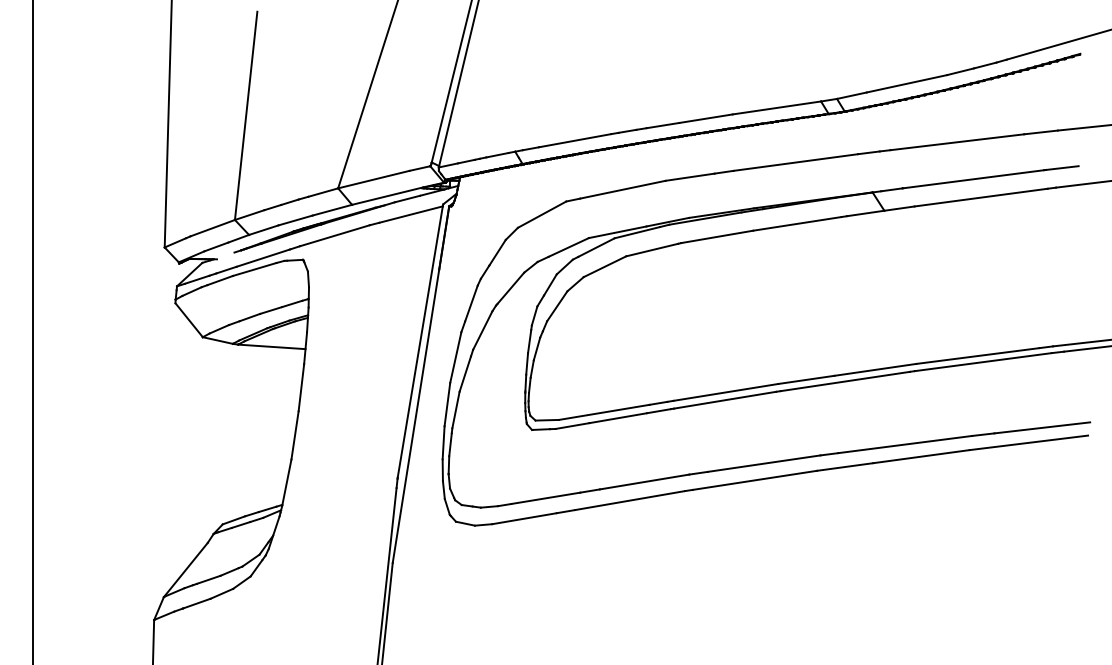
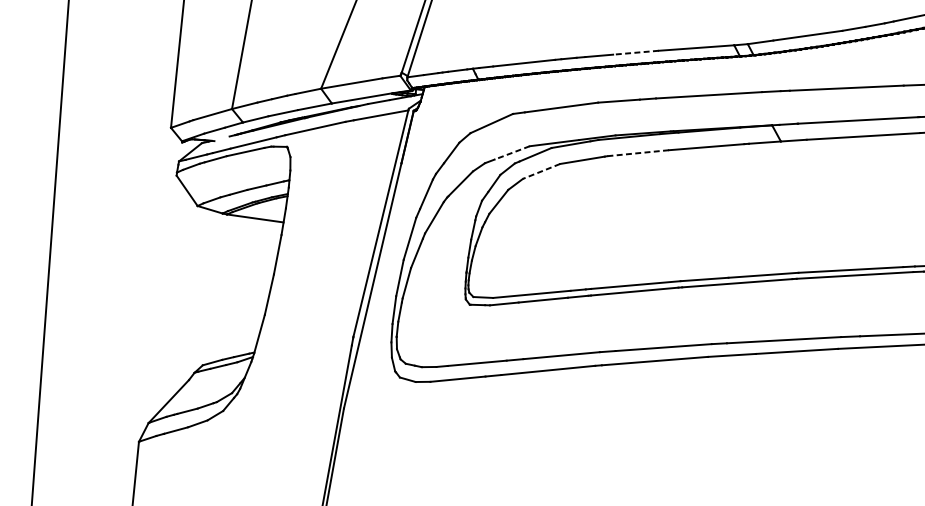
line: (705, 118) -> (635, 52), solid -> dashed
line: (717, 236) -> (638, 152), solid -> dashed
line: (568, 247) -> (511, 152), solid -> dashed
line: (604, 266) -> (541, 171), solid -> dashed

